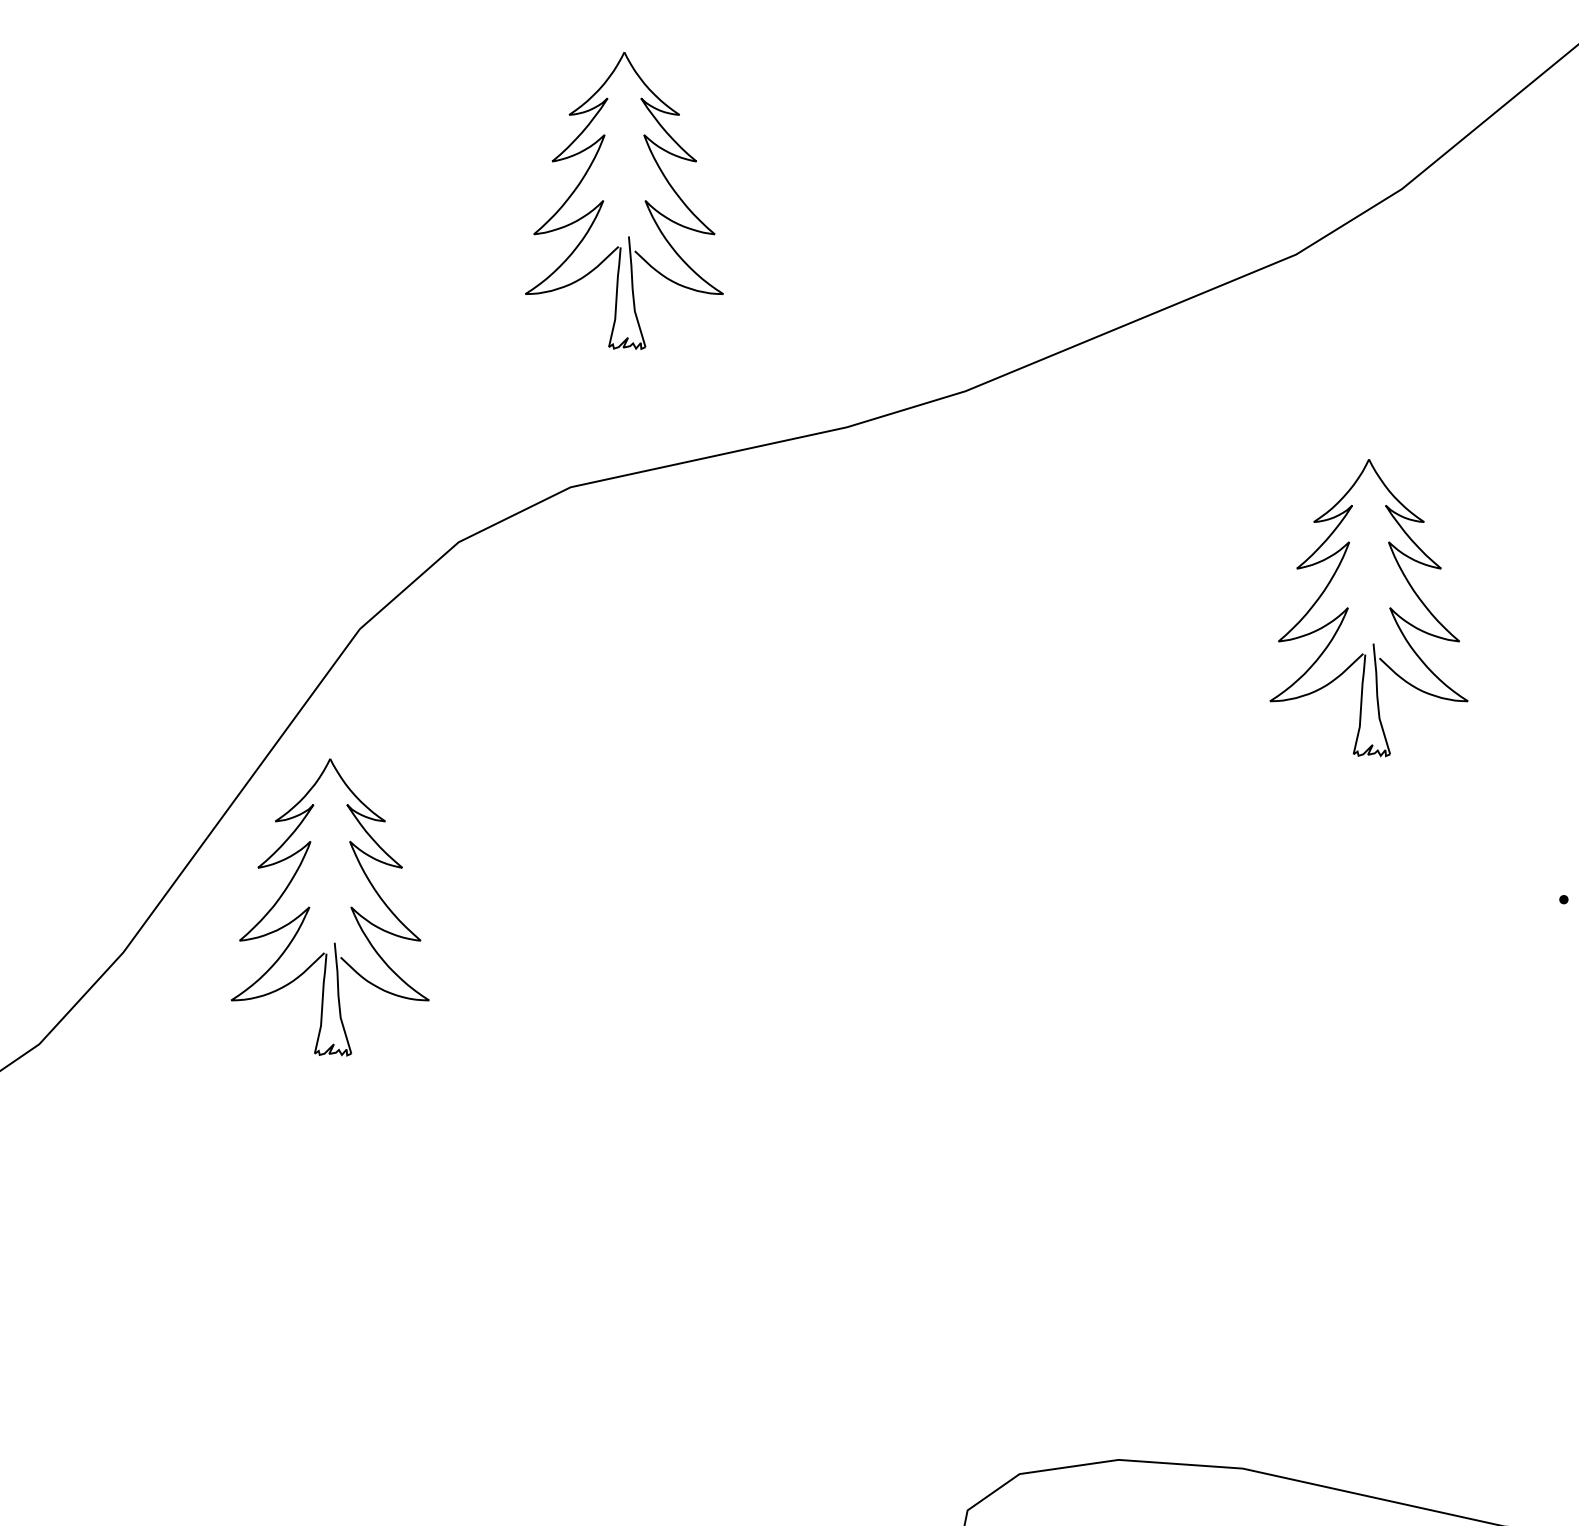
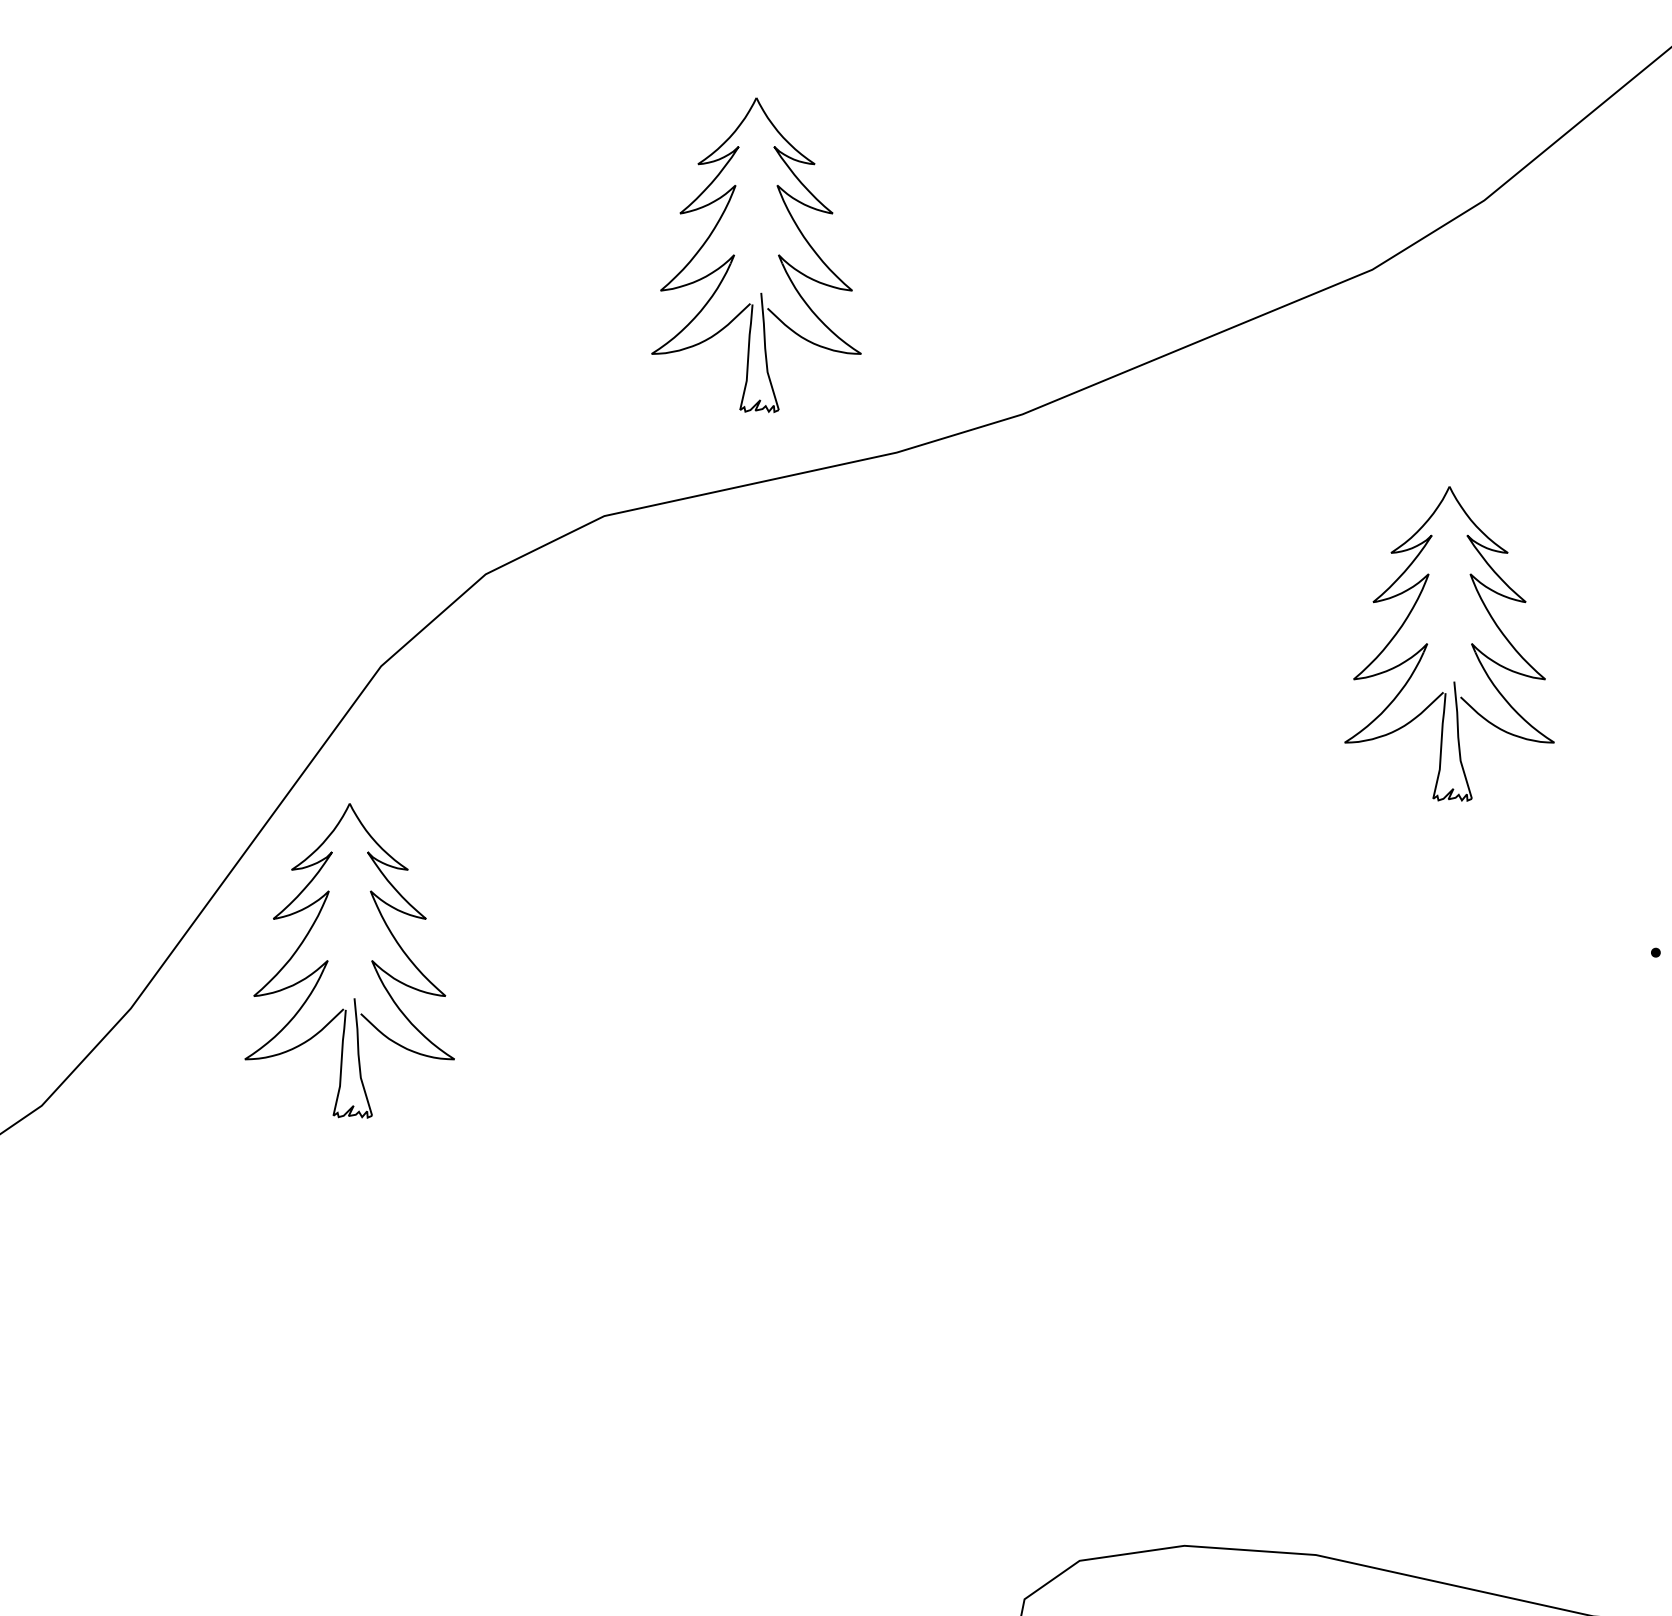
part: (644, 200) -> (777, 254), moved

